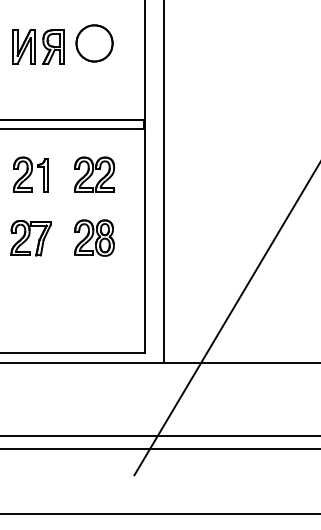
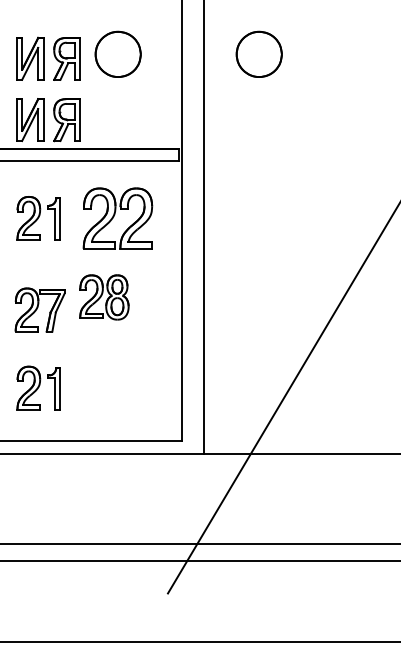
part: (207, 43) -> (259, 54), added
part: (38, 95) -> (48, 119), added
part: (94, 174) -> (118, 218), size x1.4
part: (94, 237) -> (104, 296), moved
part: (30, 238) -> (39, 310), moved
part: (30, 310) -> (38, 387), added

